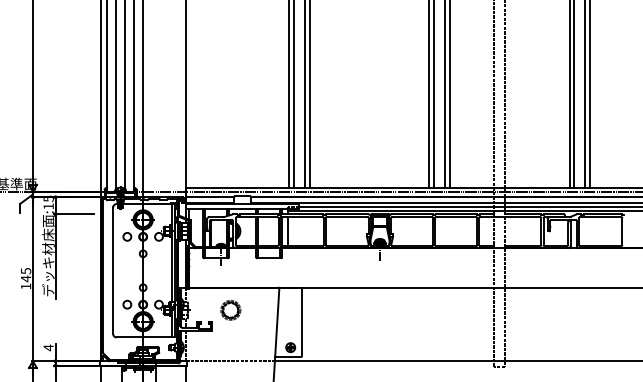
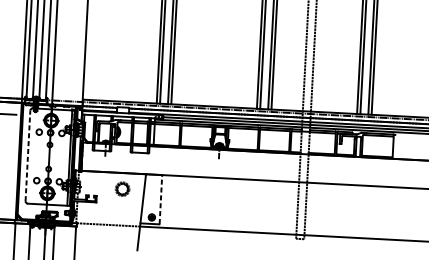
line: (113, 270) -> (28, 155), solid -> dashed
part: (230, 309) -> (122, 188), moved
line: (302, 321) -> (161, 199), solid -> dashed

